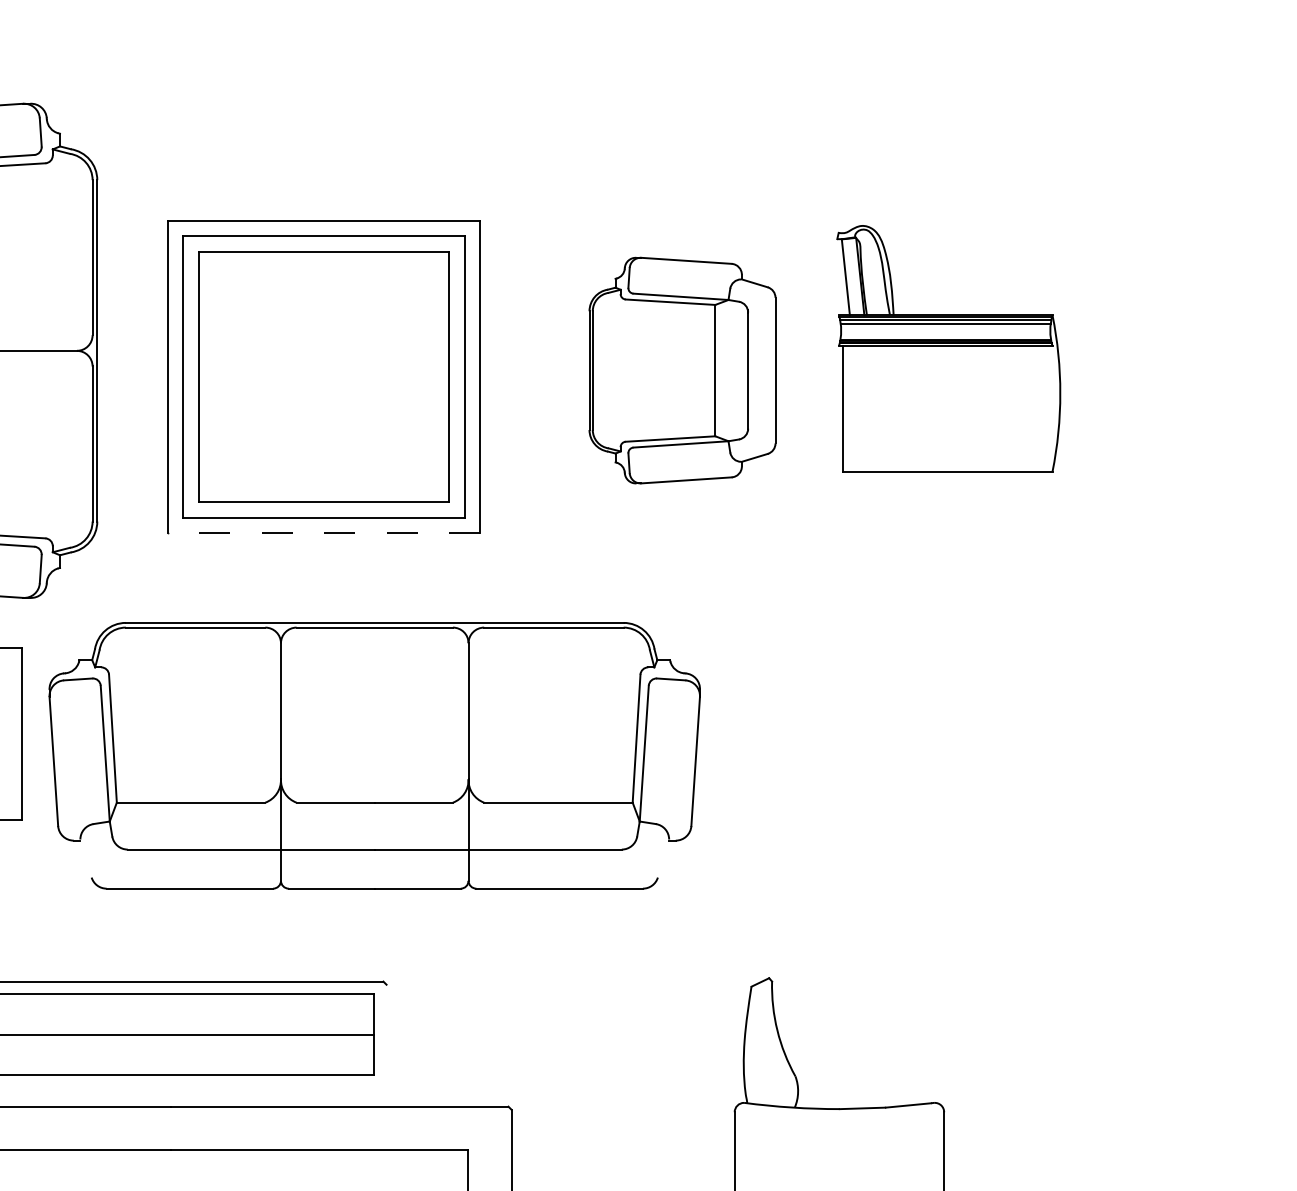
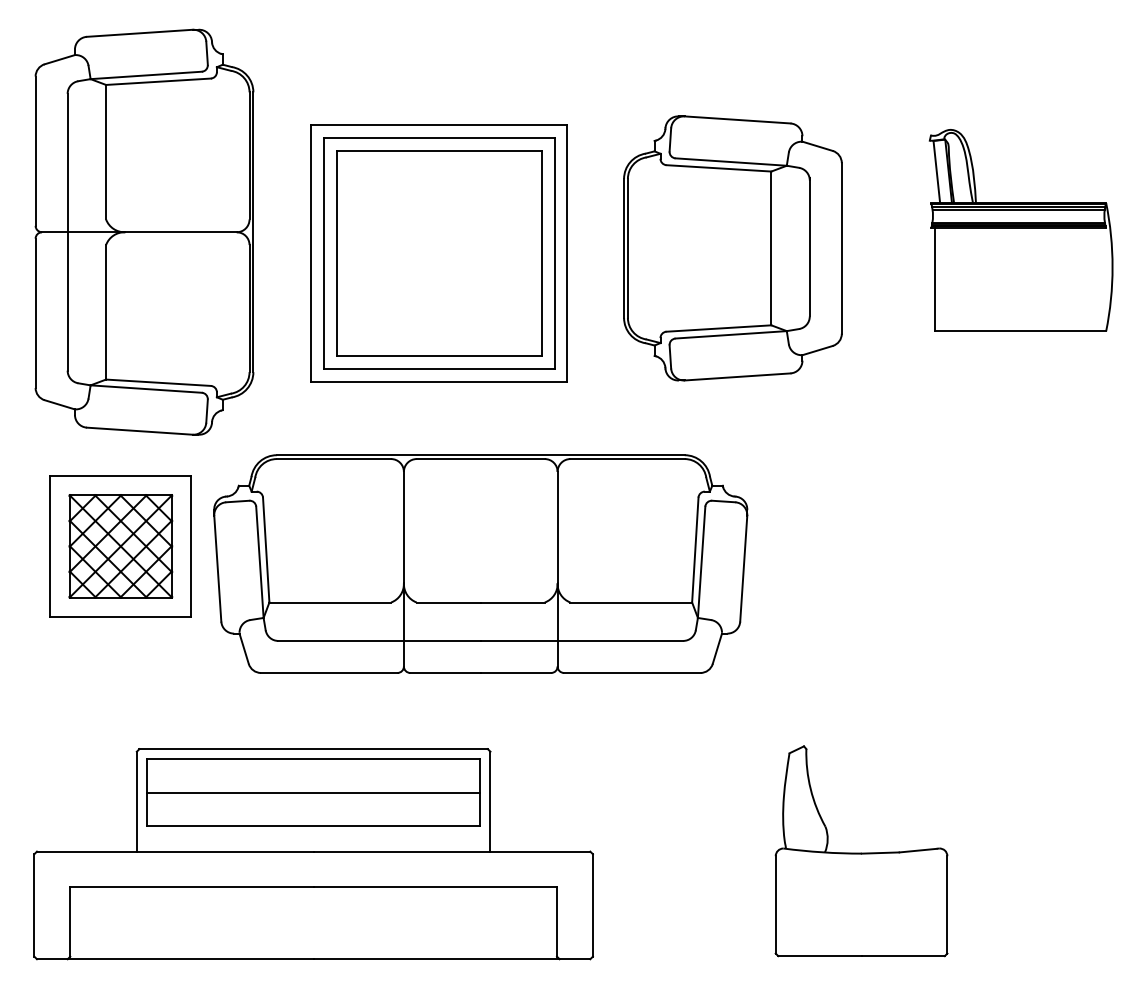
part: (947, 348) -> (1020, 230), moved
part: (681, 370) -> (732, 248), size x1.43
line: (323, 532) -> (438, 381), dashed -> solid
line: (85, 858) -> (243, 648), added
line: (663, 858) -> (717, 648), added
line: (386, 1045) -> (490, 801), added

